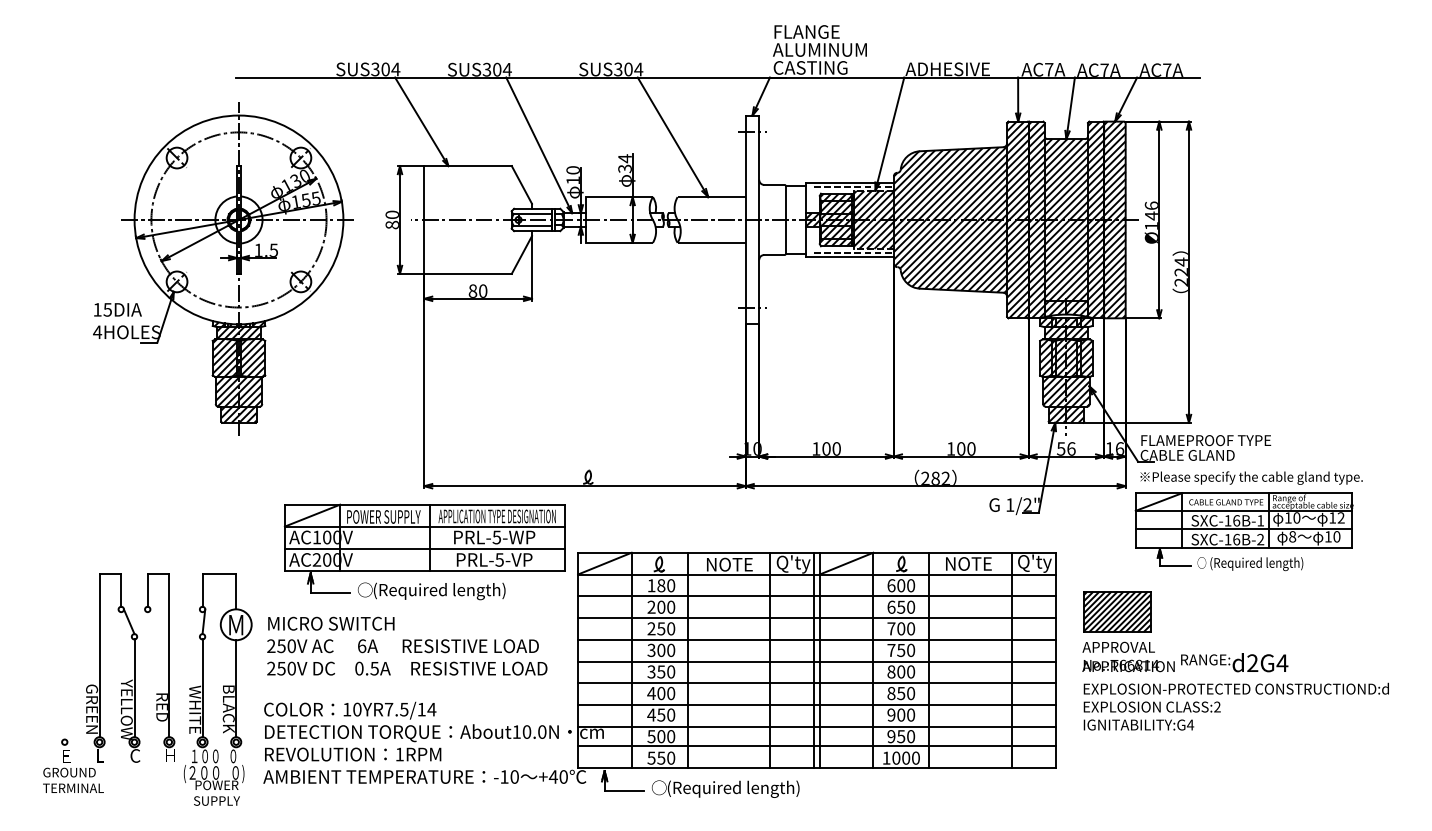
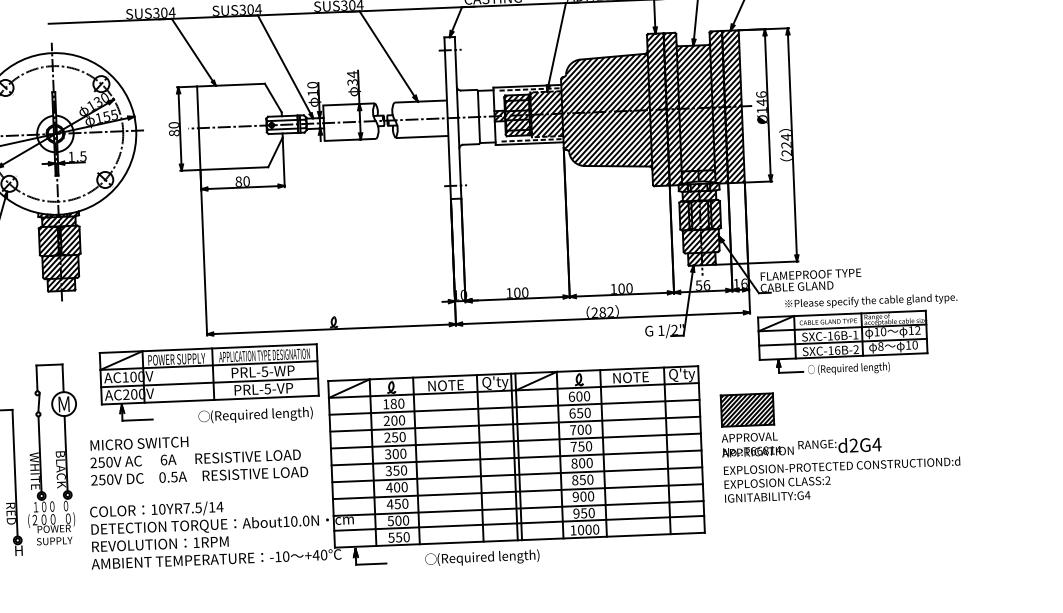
text: (1251, 477) -> (871, 300), moved
text: (431, 591) -> (255, 415), moved
part: (217, 689) -> (51, 454), moved
text: (725, 788) -> (482, 557), moved

